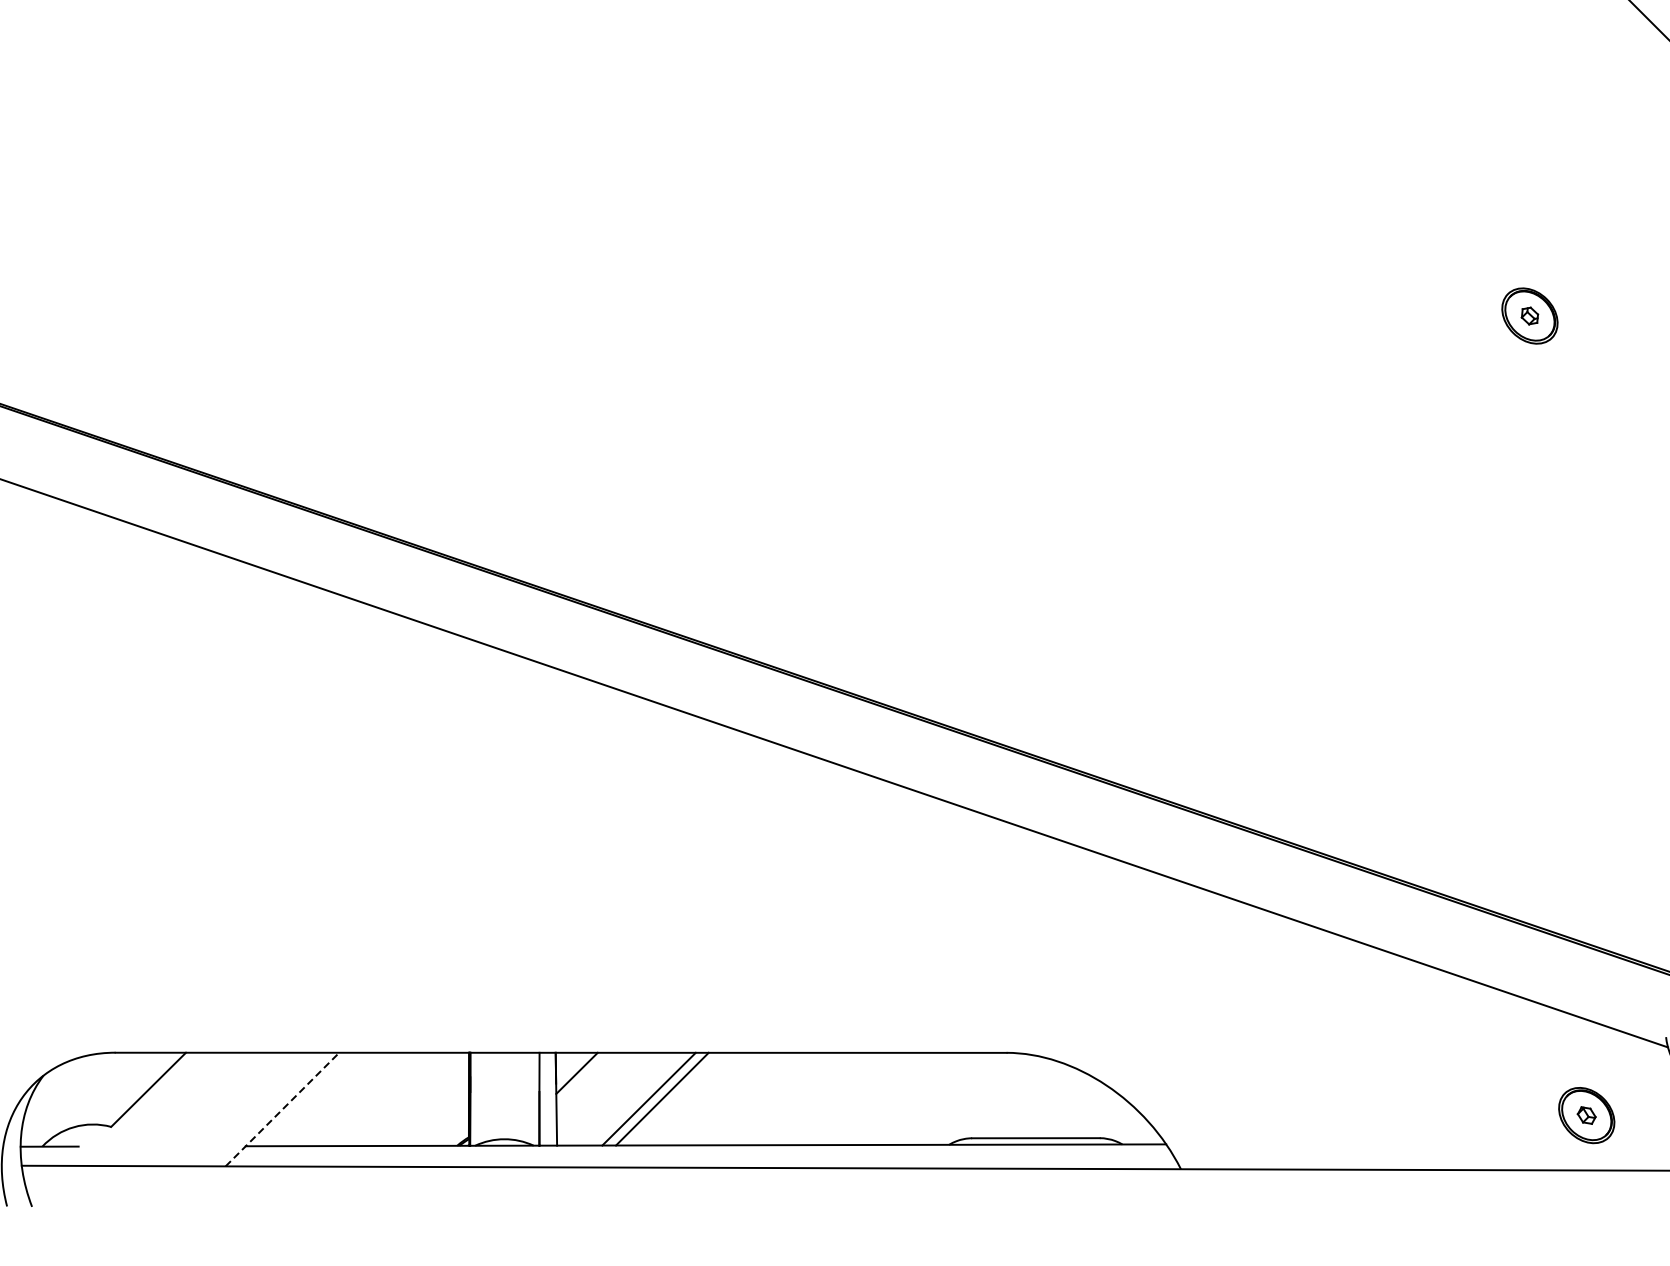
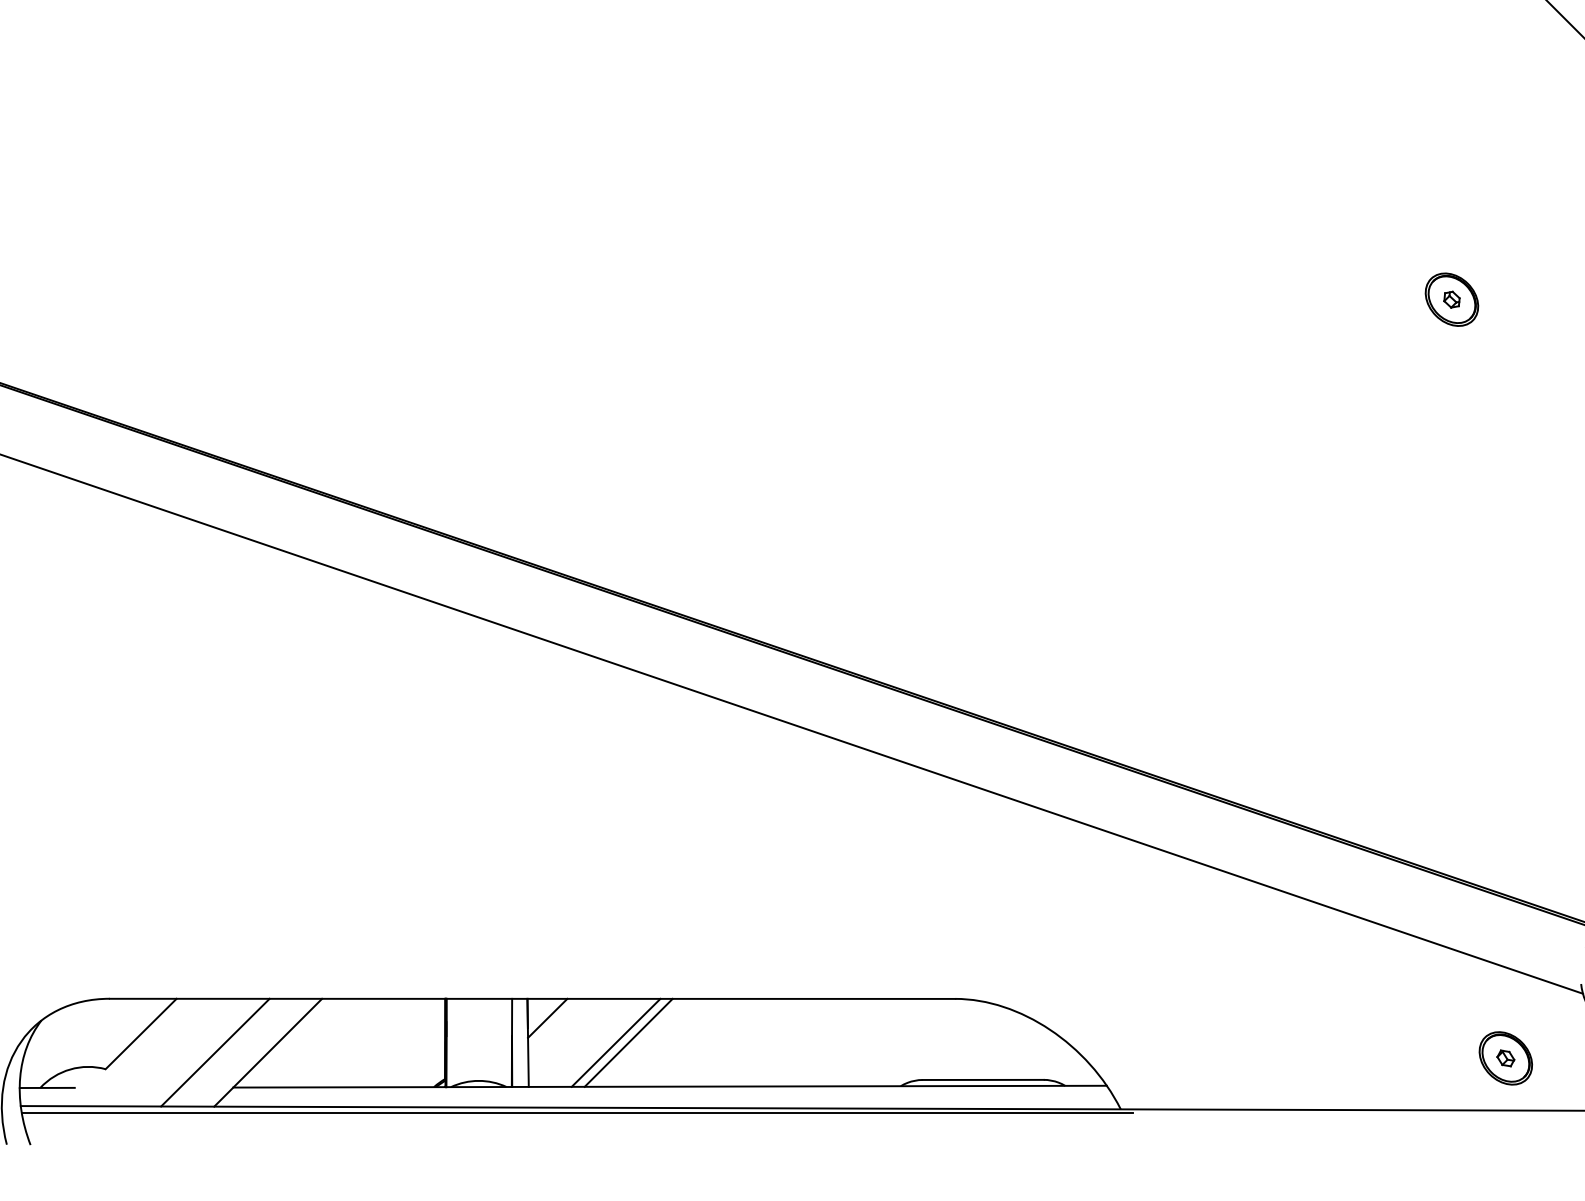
line: (226, 1109) -> (215, 1052), added
line: (282, 1109) -> (268, 1052), dashed -> solid
line: (607, 1172) -> (576, 1112), added

